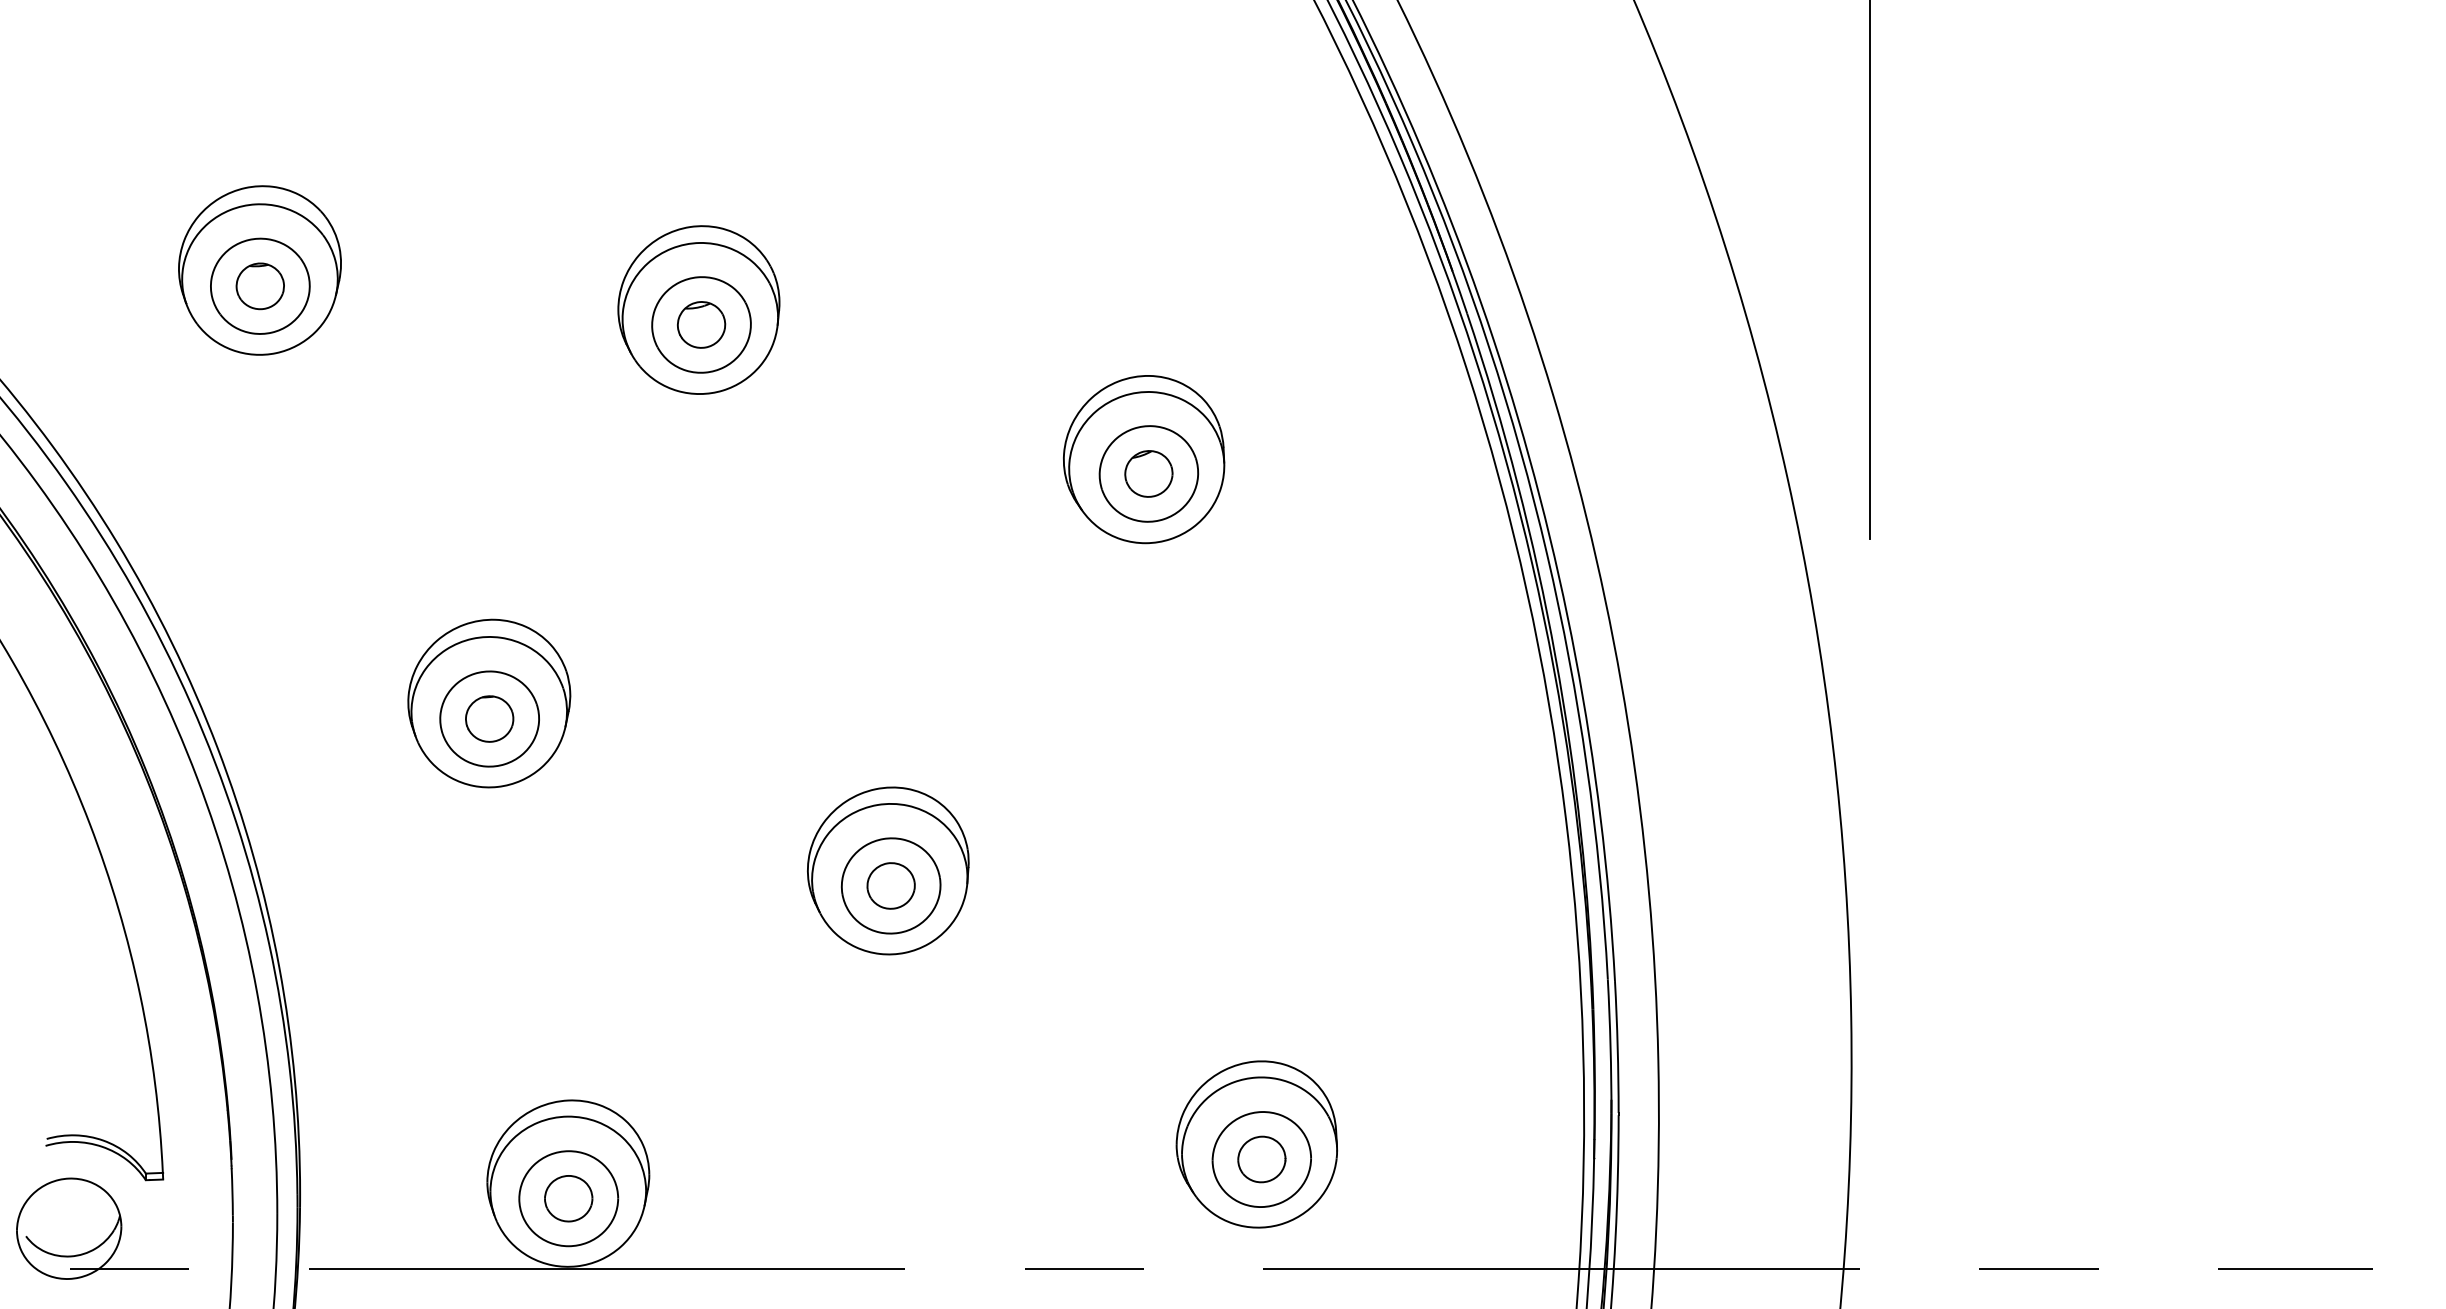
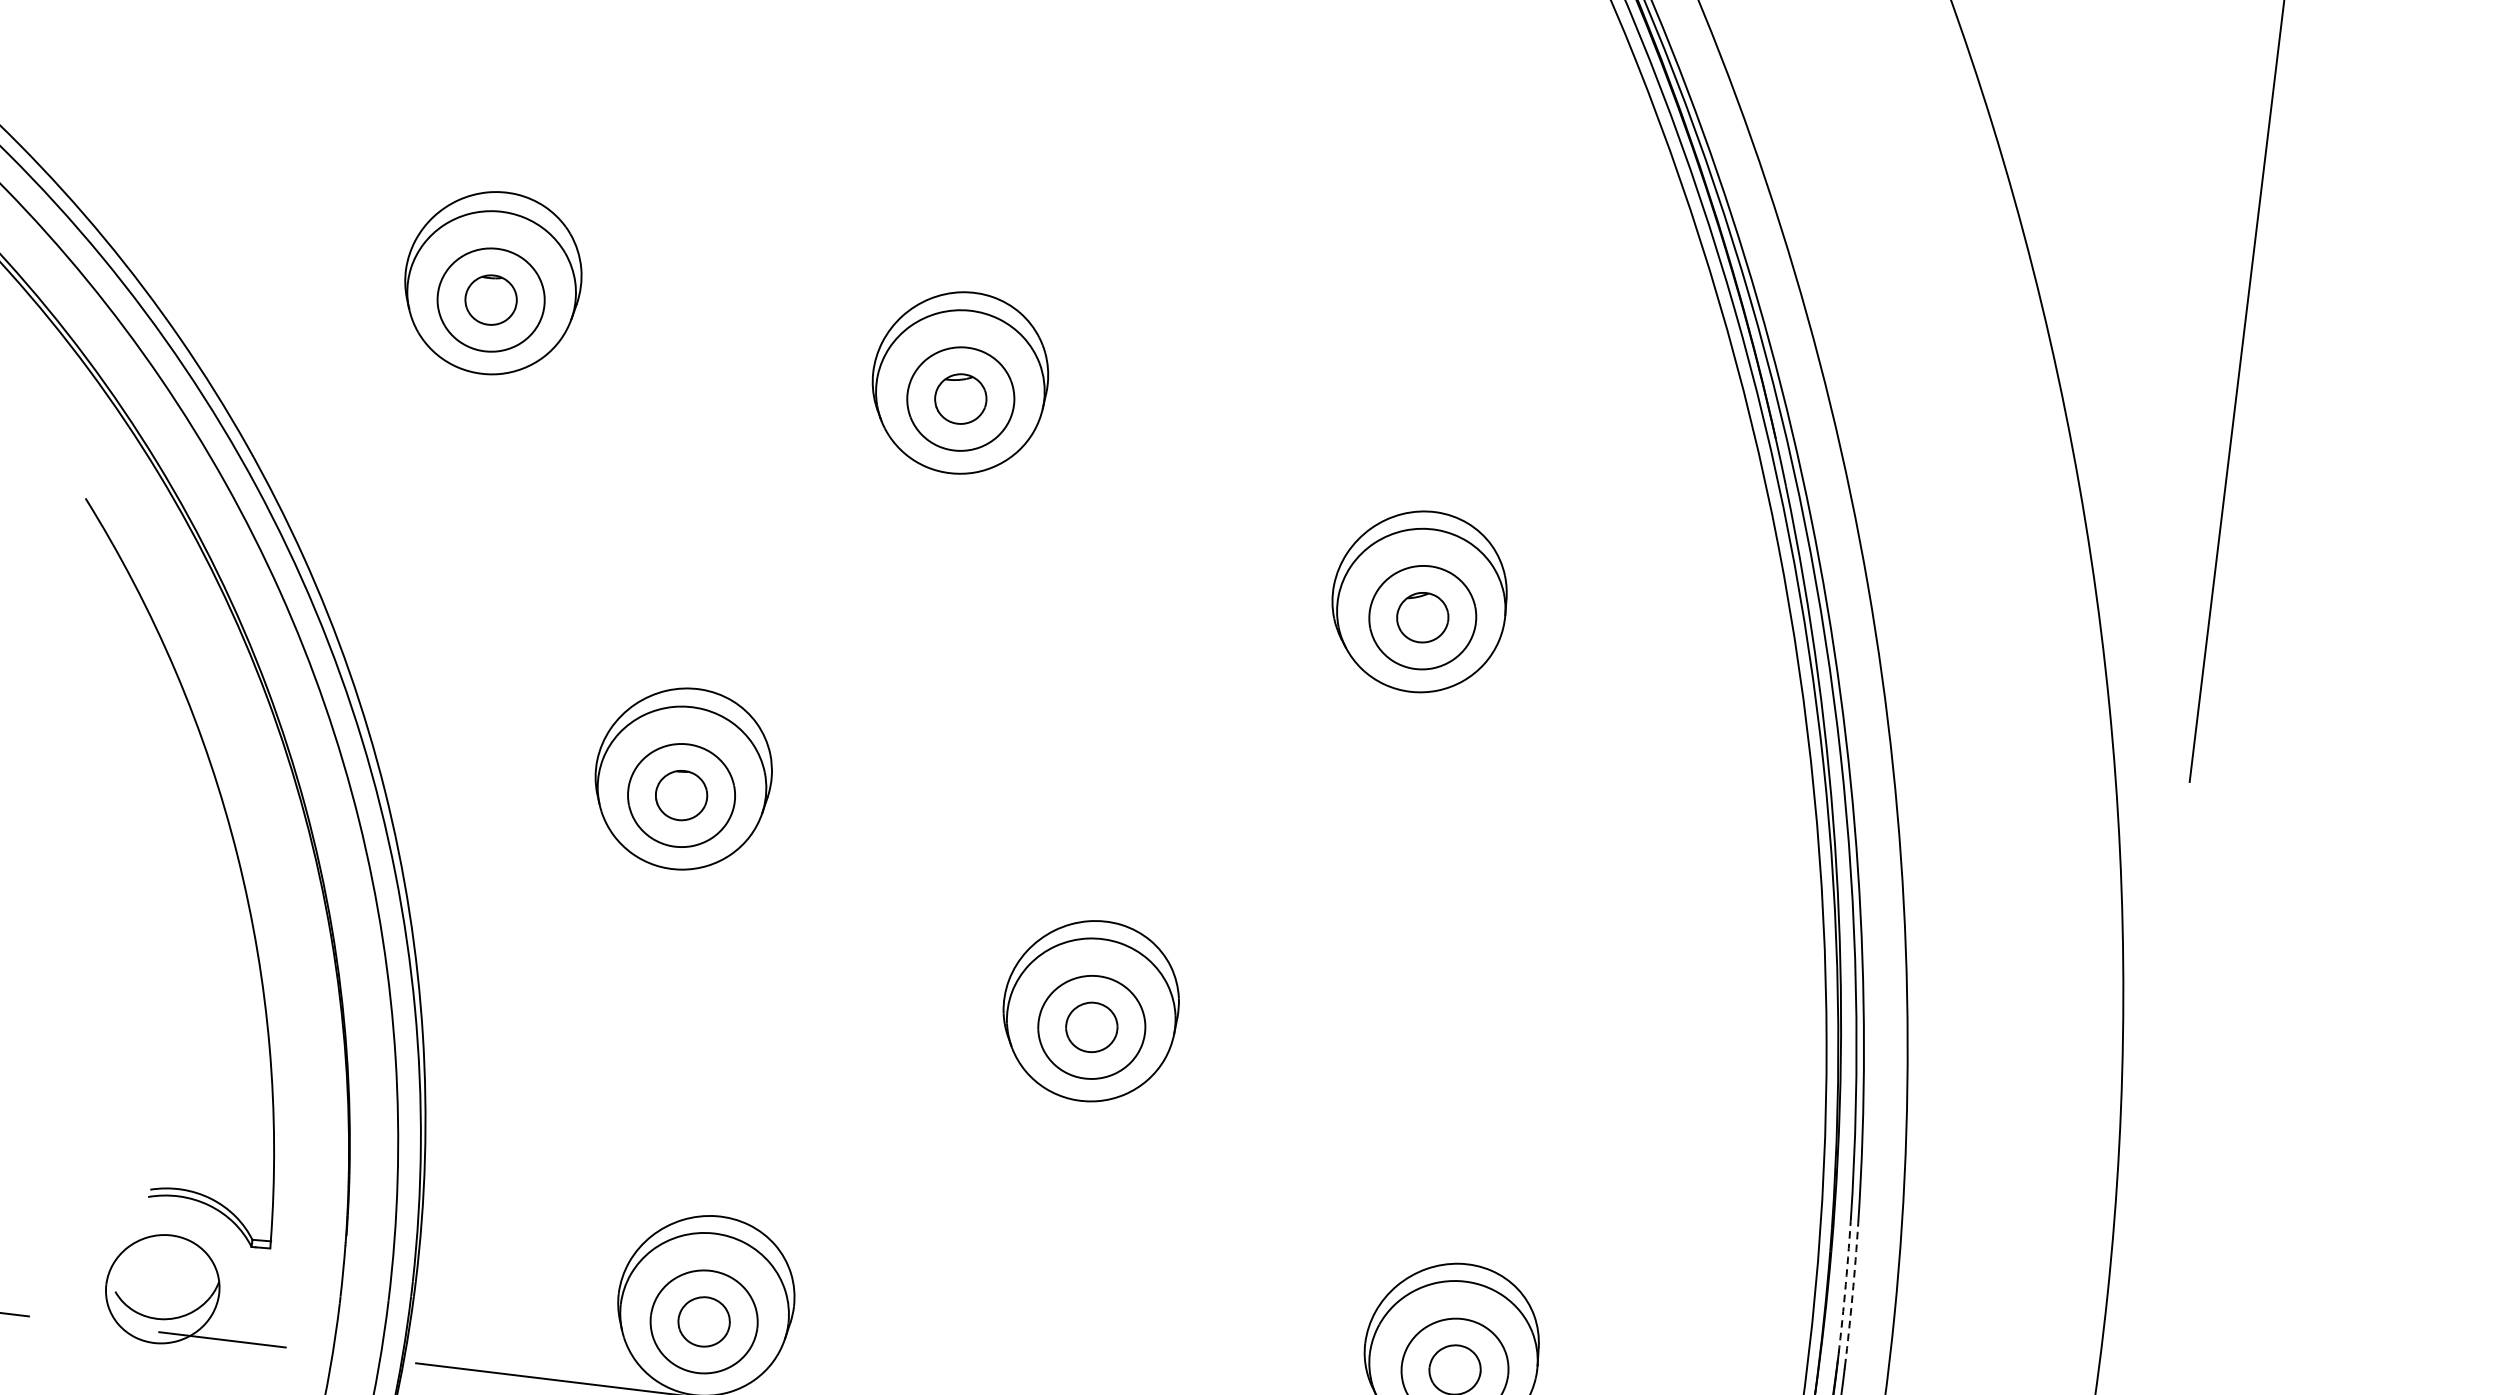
arc: (1610, 1046) -> (1844, 1293), solid -> dashed
arc: (1617, 1047) -> (1852, 1295), solid -> dashed

